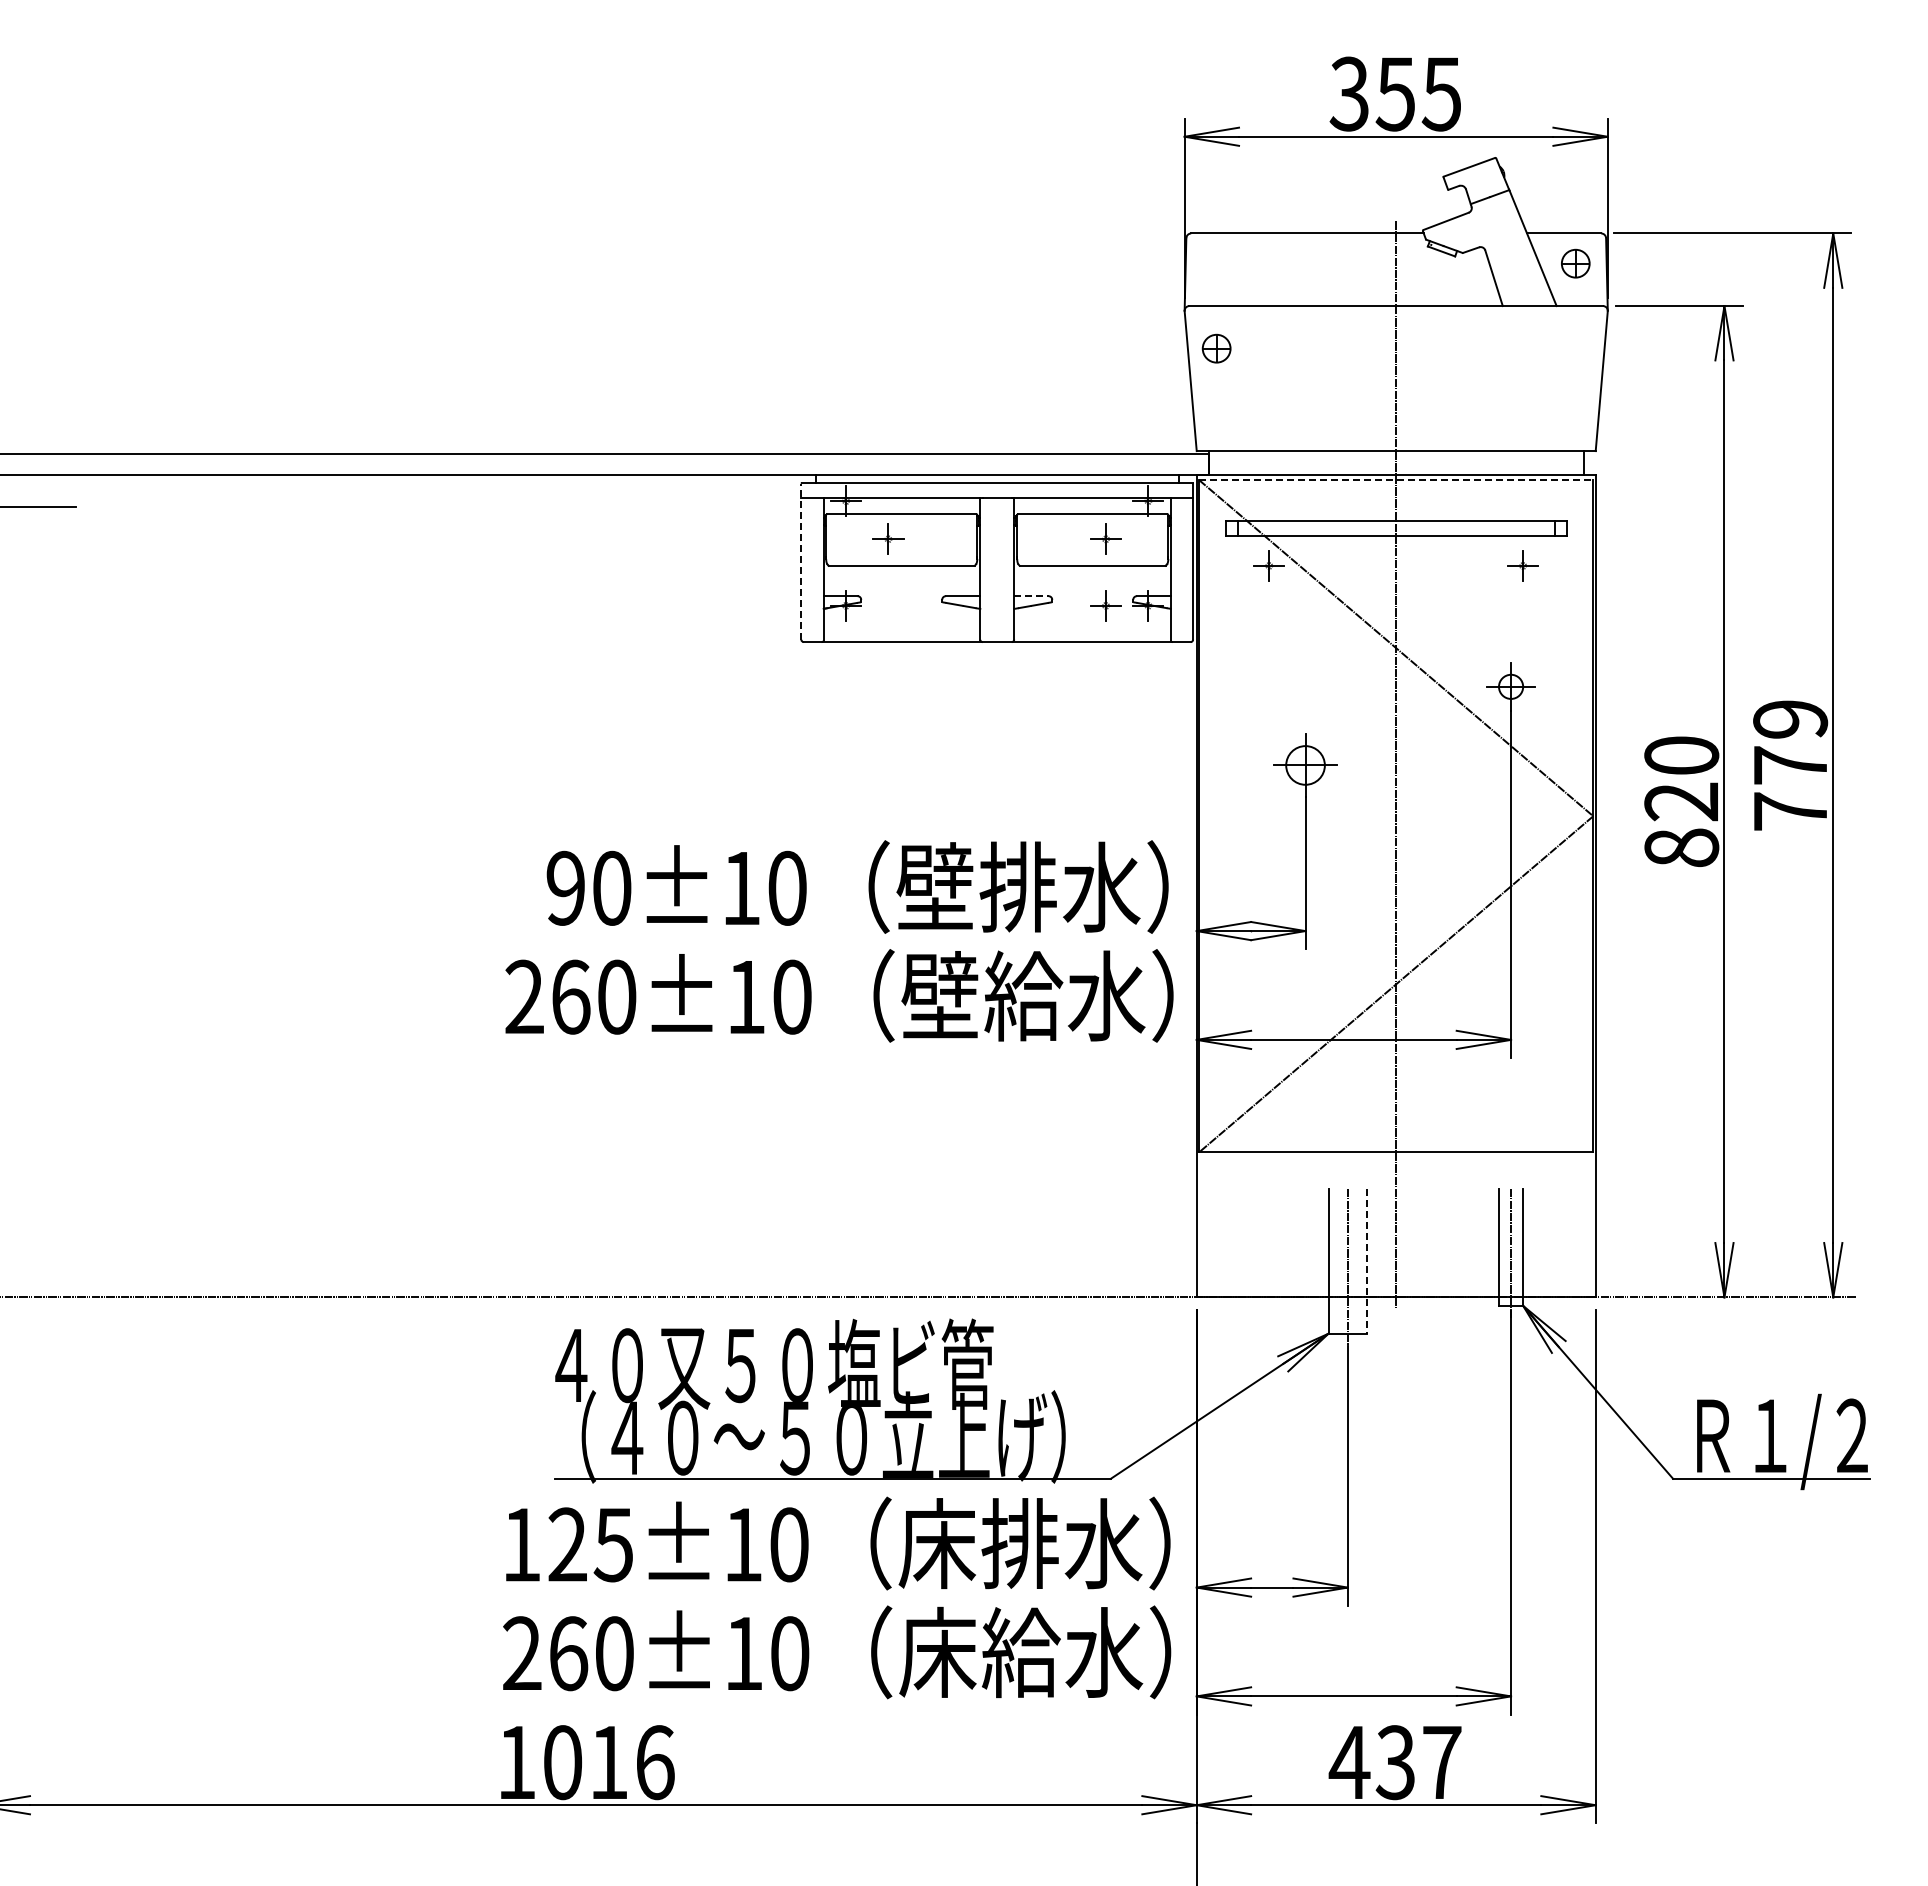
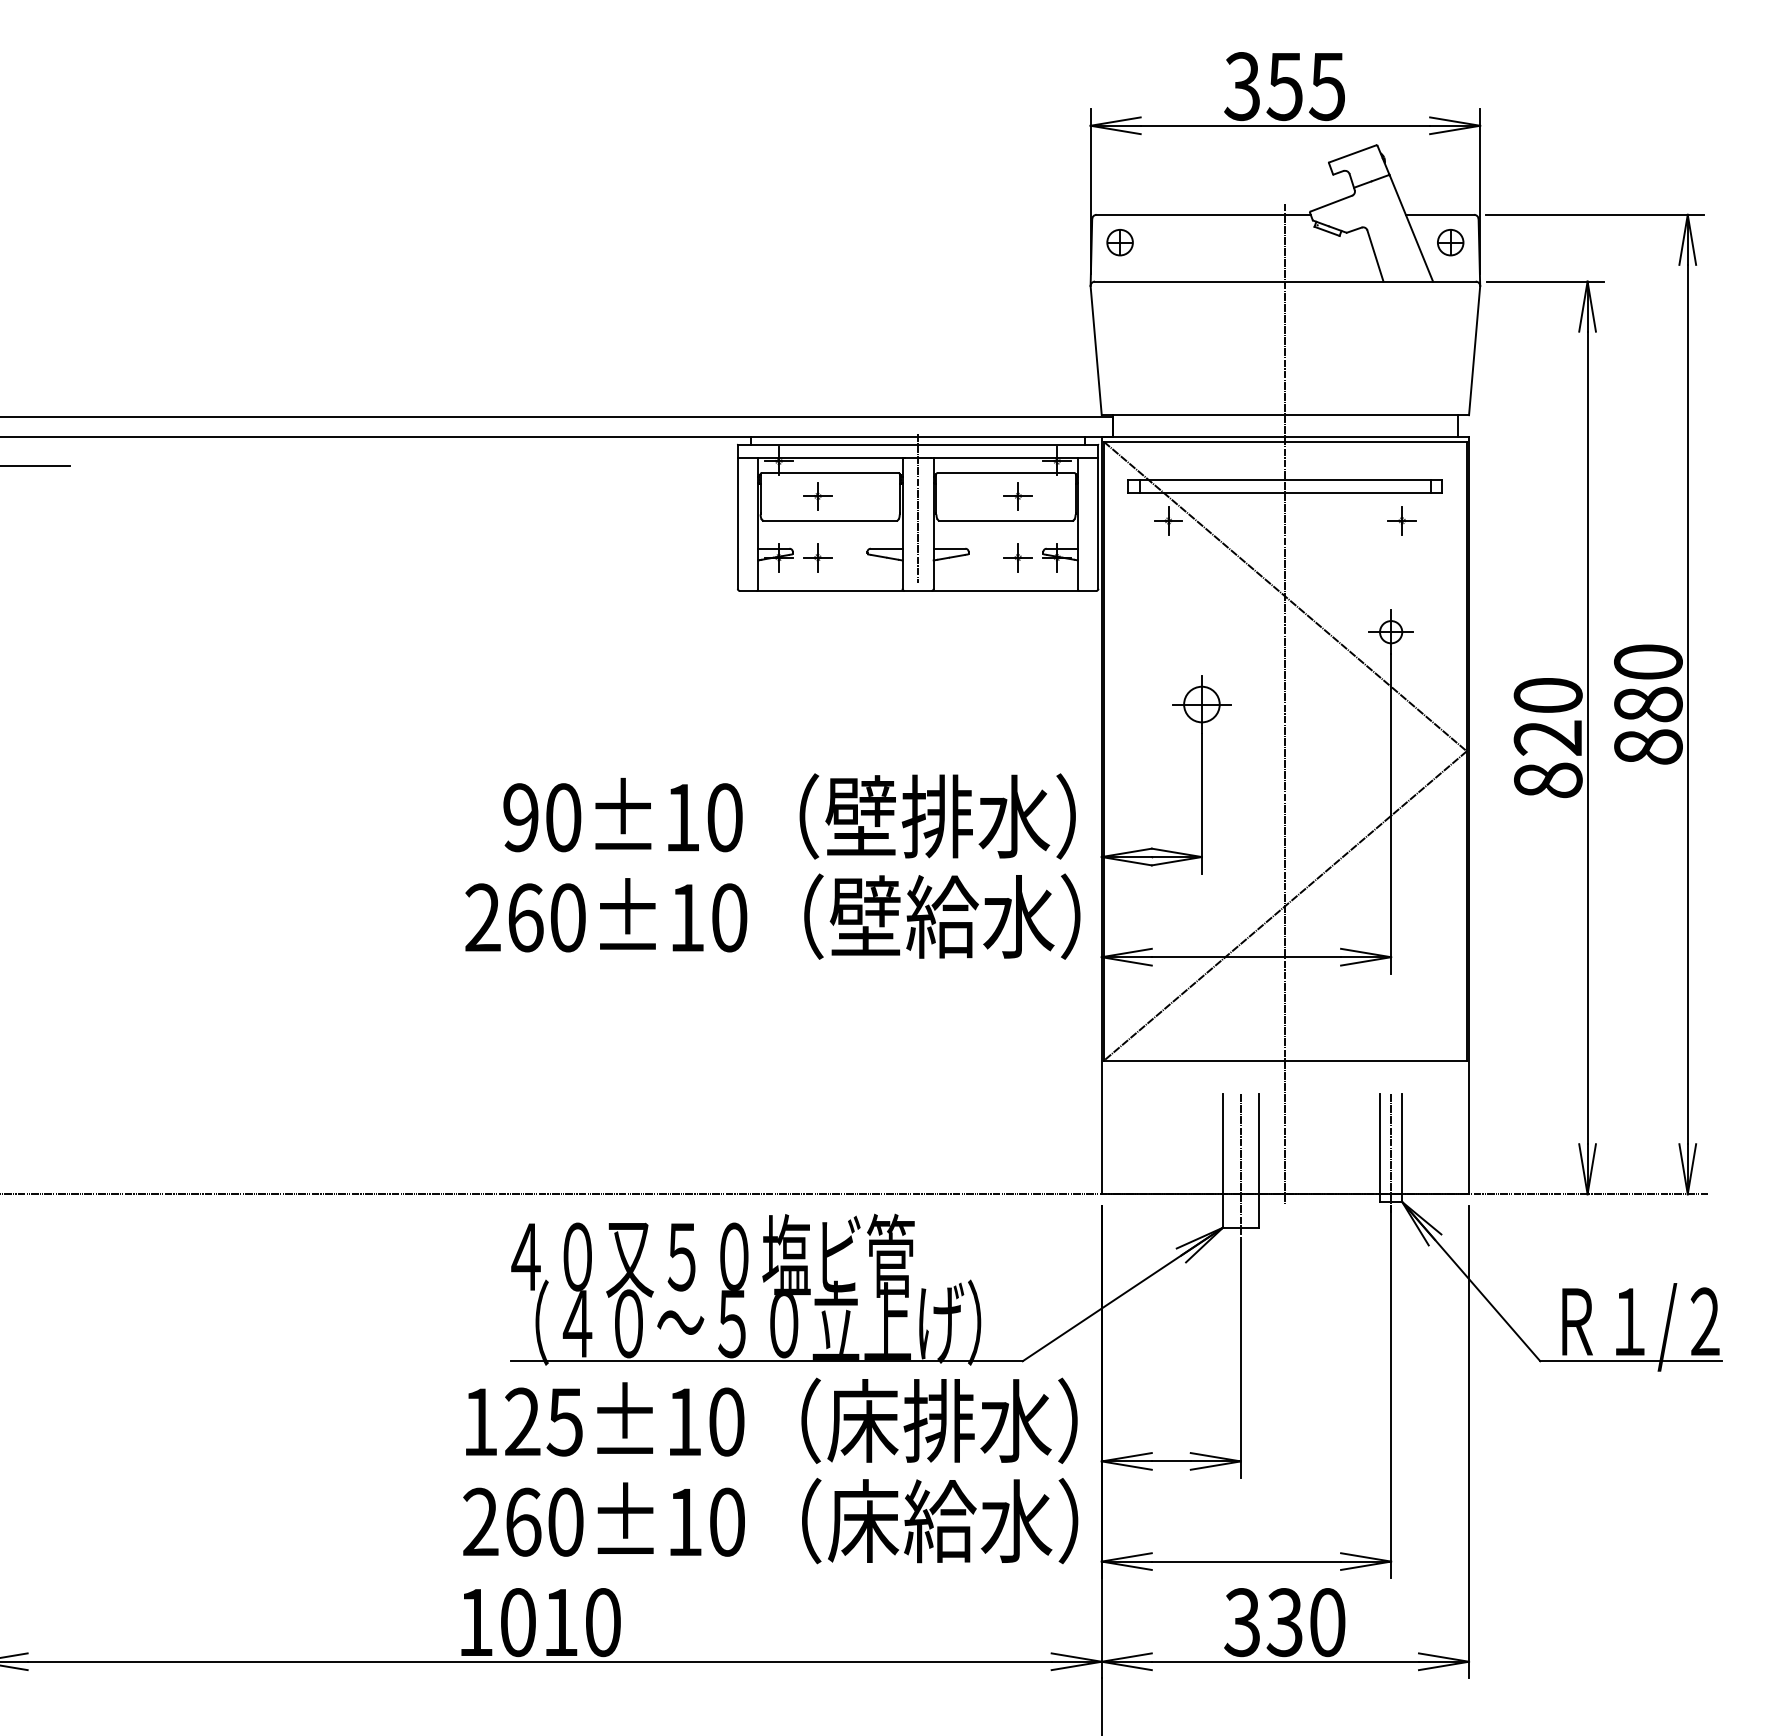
part: (1216, 348) -> (1119, 242), moved
line: (1396, 480) -> (1285, 442), dashed -> solid
line: (997, 552) -> (918, 508), added
line: (801, 561) -> (737, 516), dashed -> solid
line: (1031, 596) -> (949, 549), dashed -> solid
part: (888, 605) -> (817, 557), added
text: (1790, 765) -> (1648, 704), 779 -> 880
line: (1367, 1261) -> (1258, 1161), dashed -> solid
text: (655, 1762) -> (603, 1622), 1016 -> 1010
text: (1394, 1762) -> (1283, 1622), 437 -> 330

